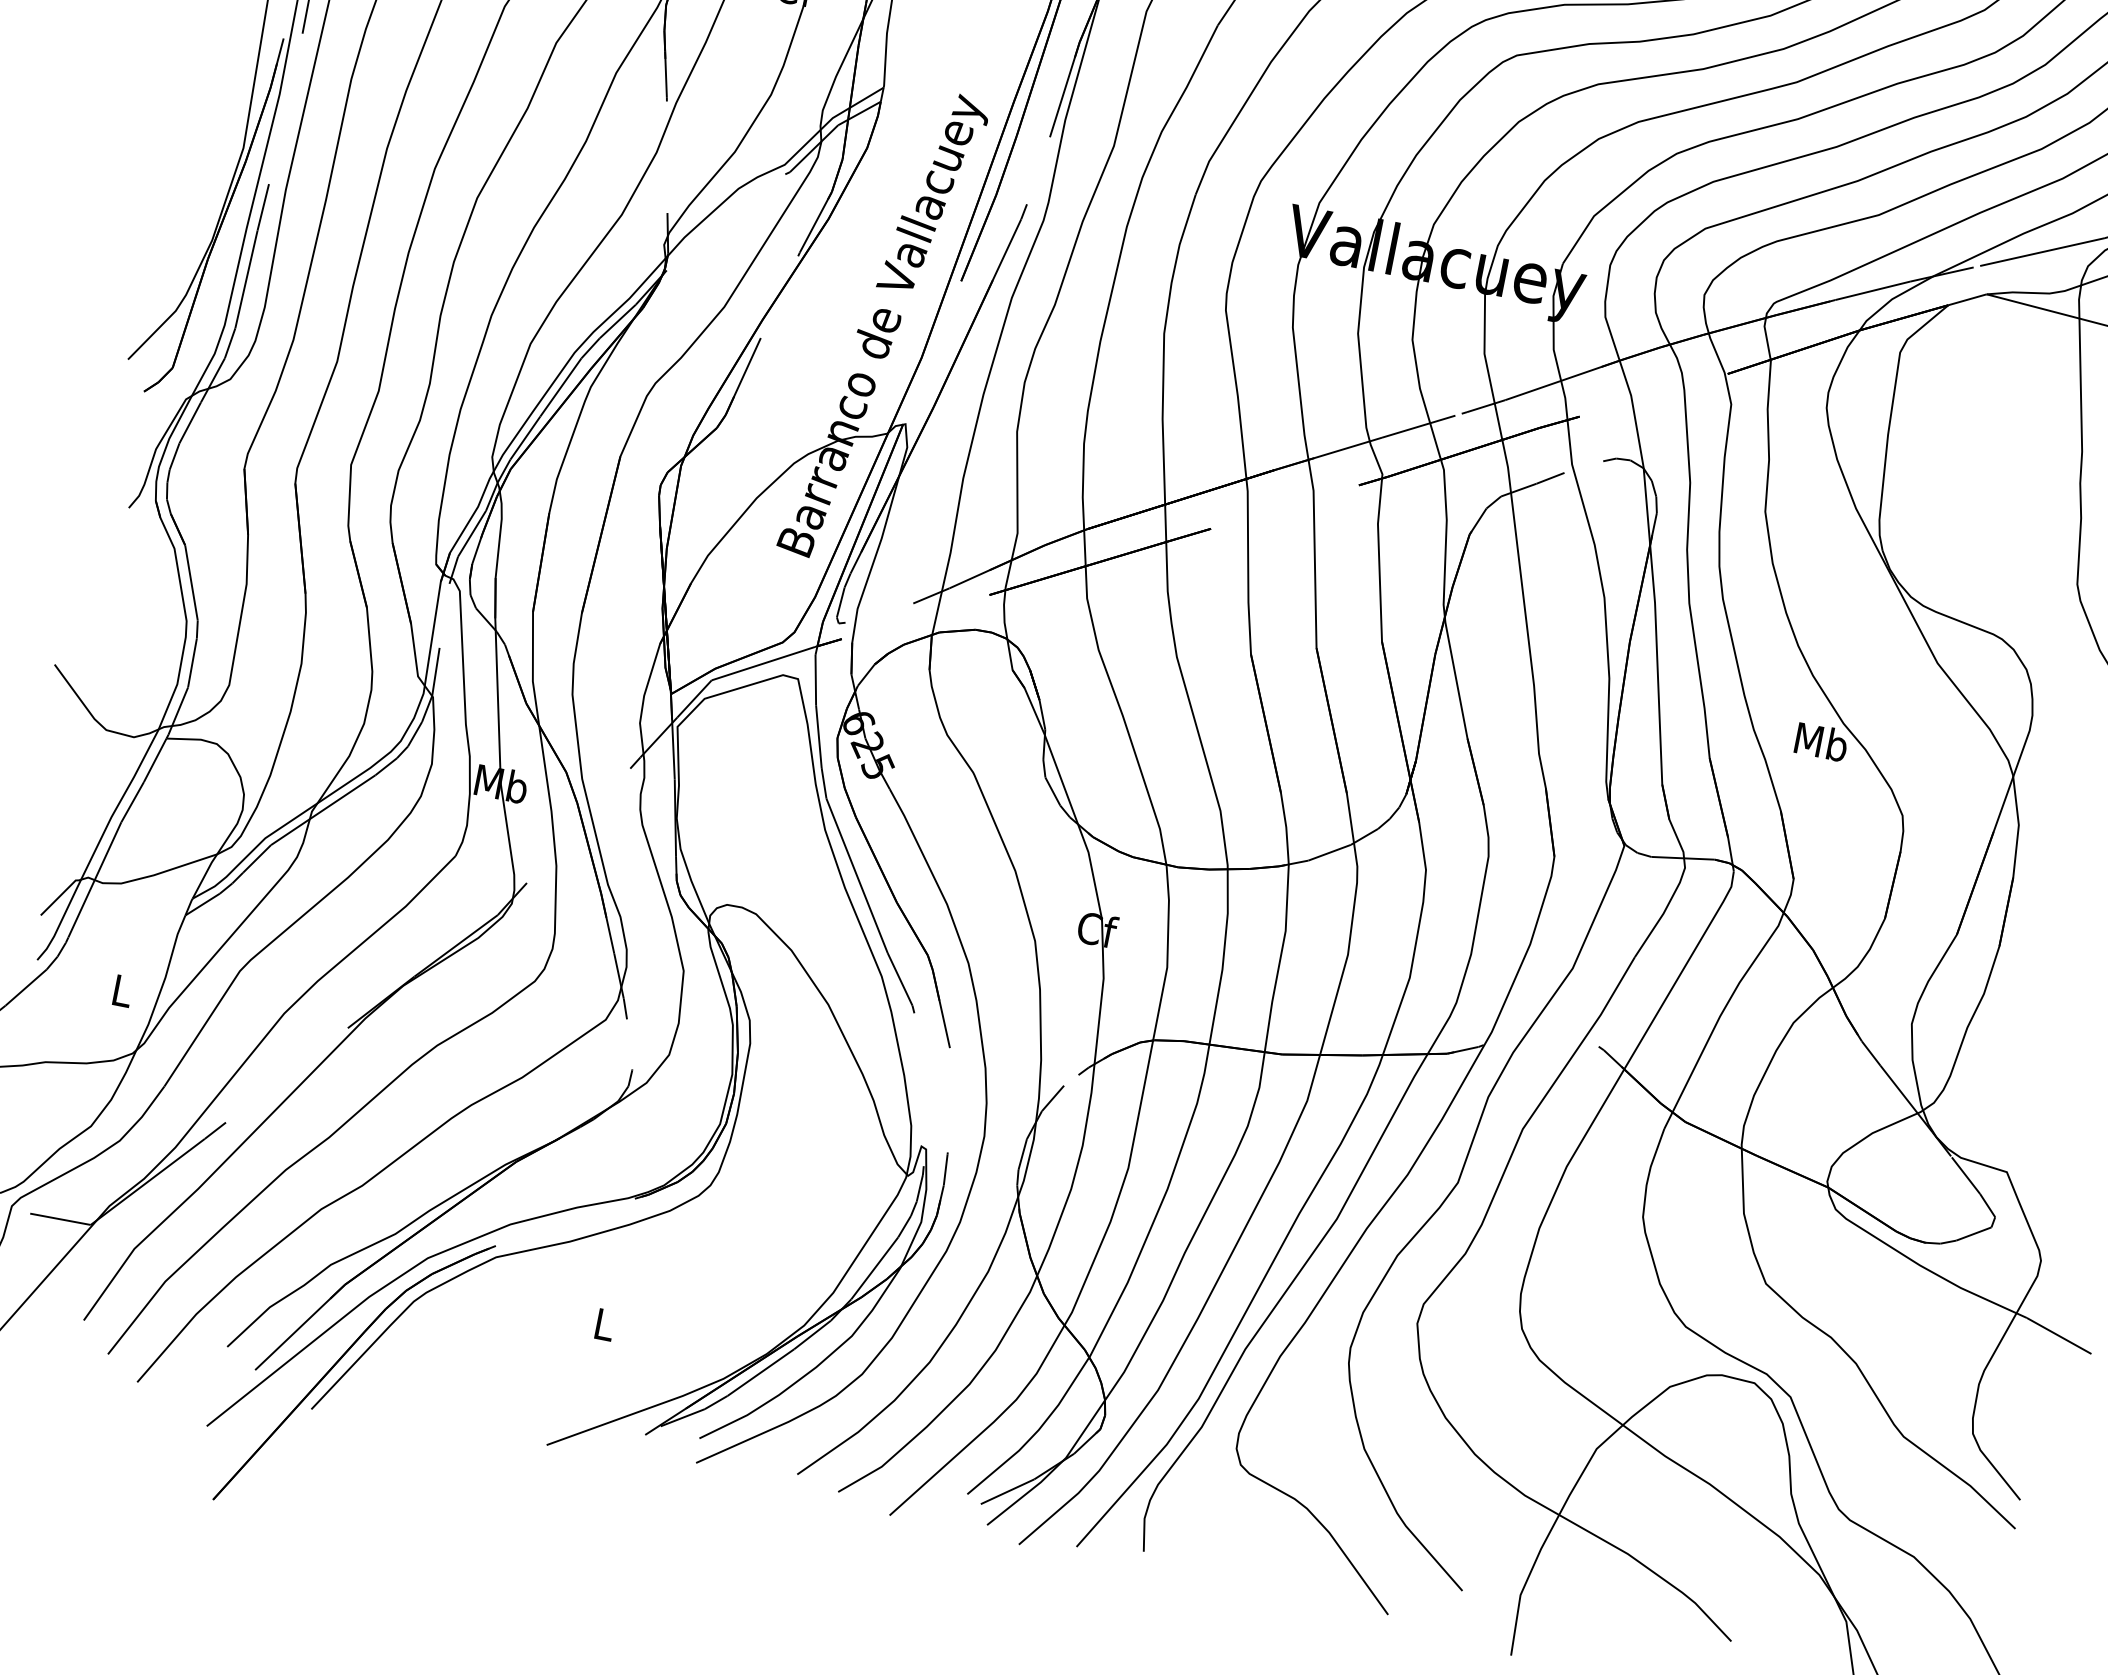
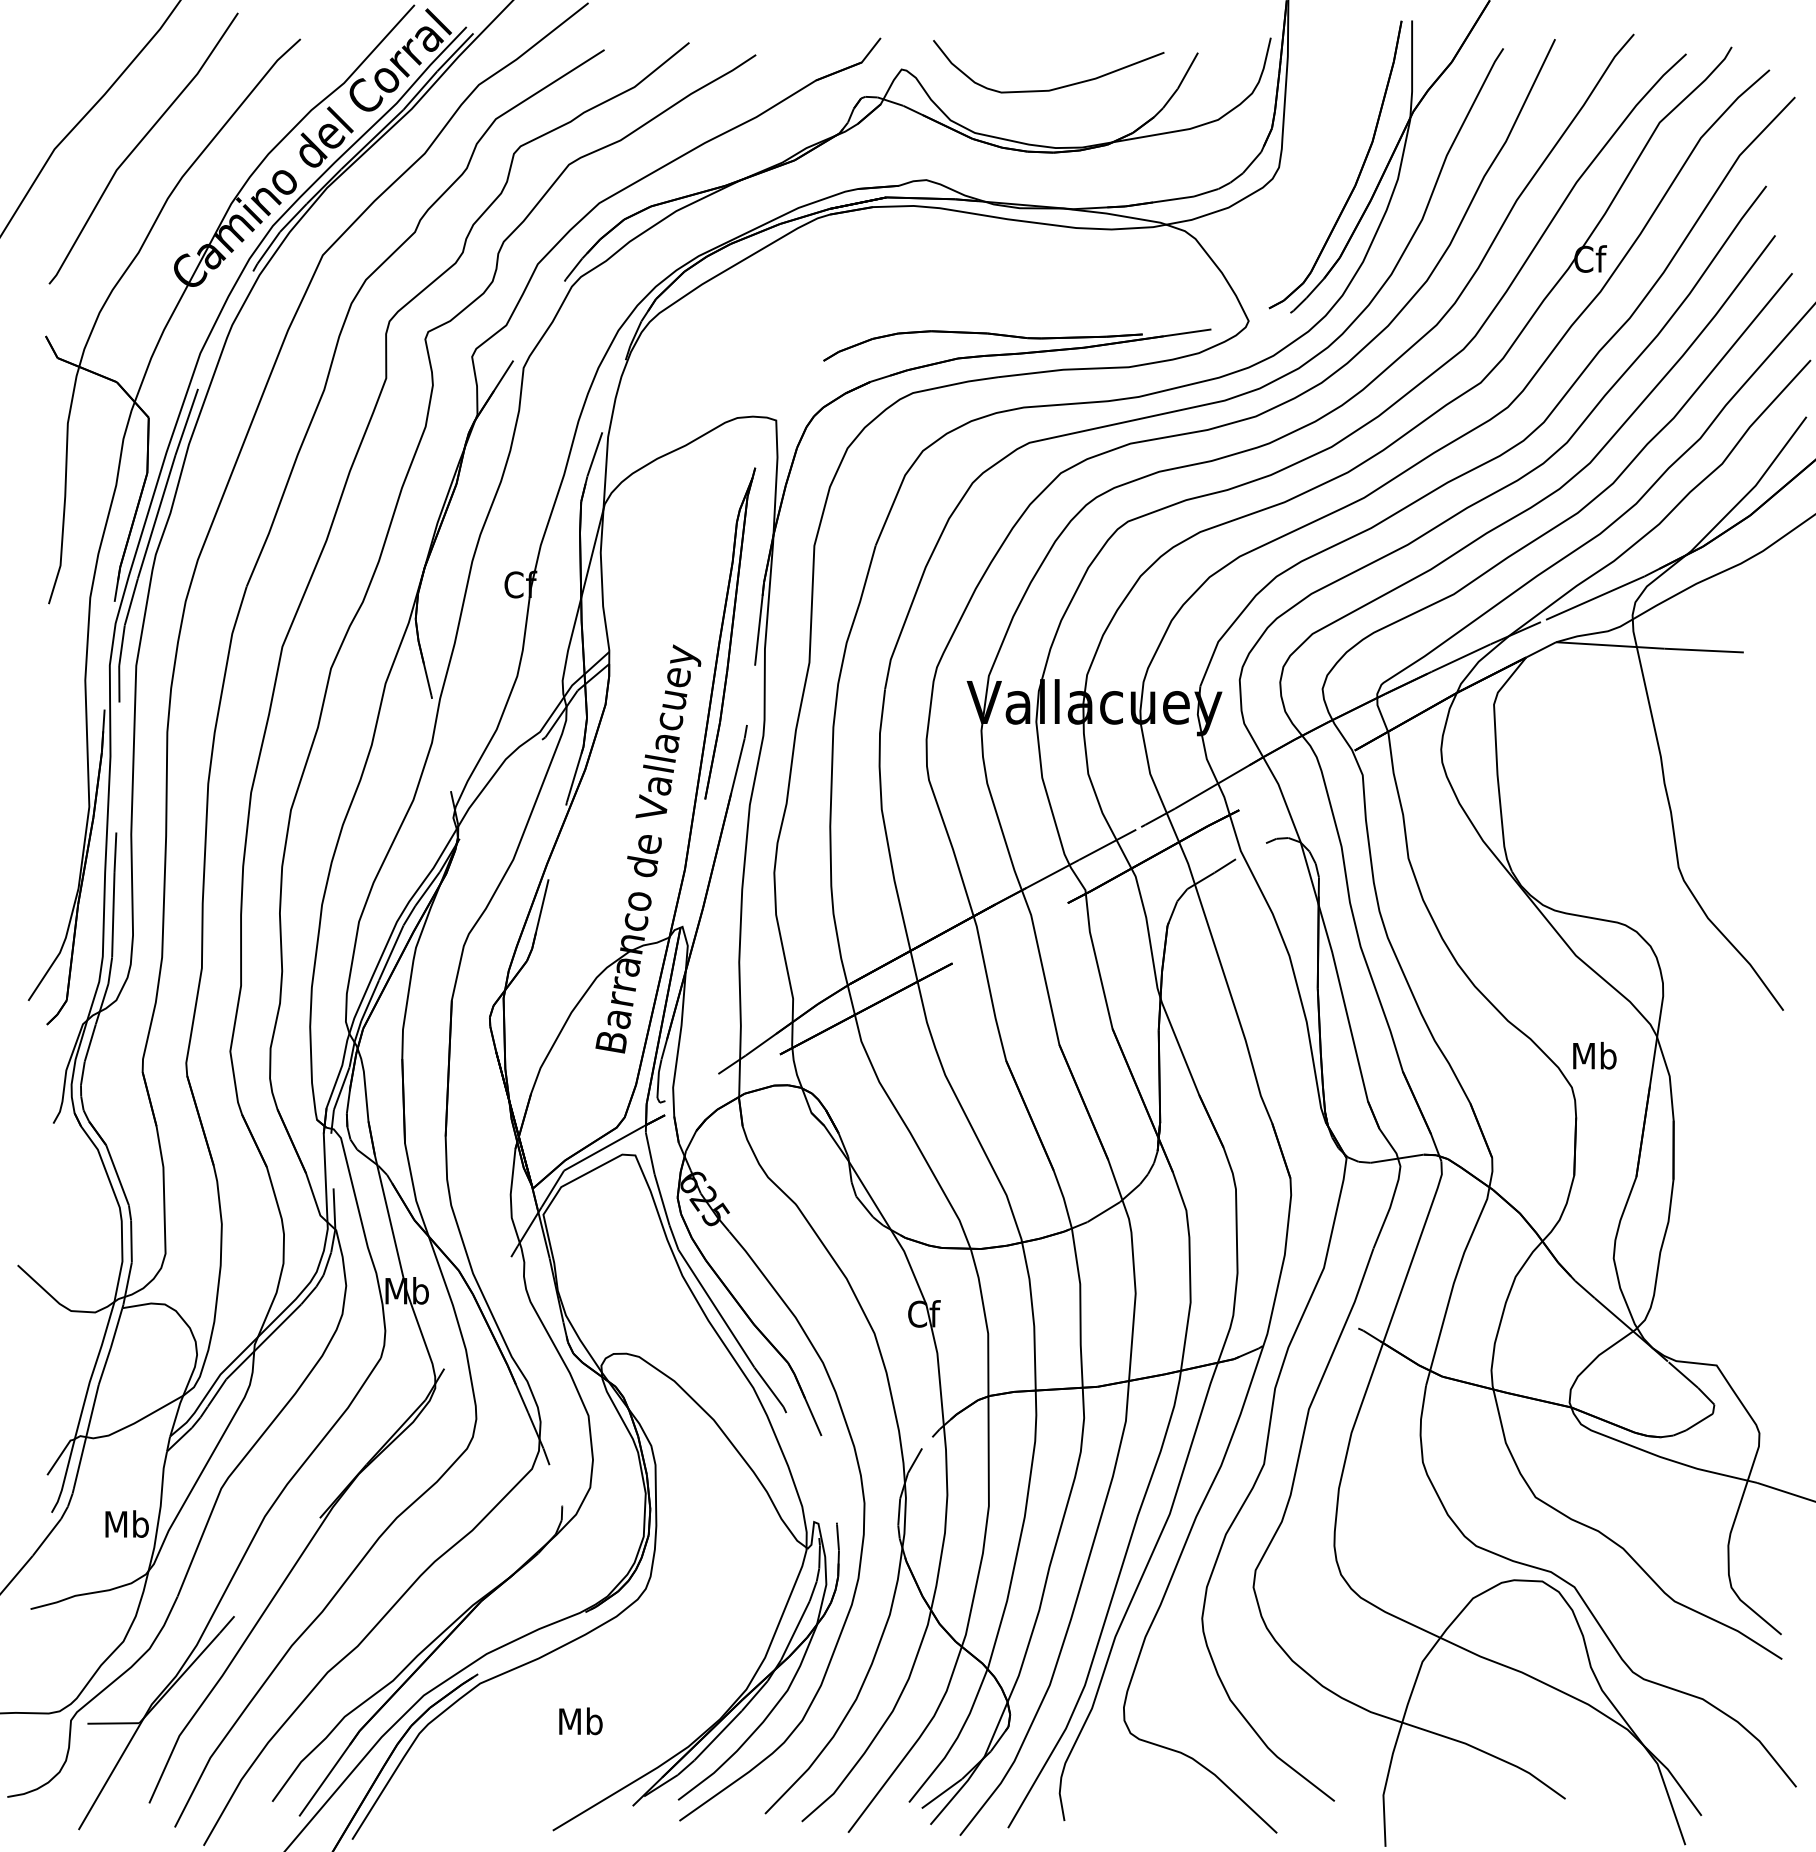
text: (1821, 741) -> (1594, 1055), moved
text: (121, 989) -> (126, 1523), L -> Mb
text: (603, 1324) -> (580, 1721), L -> Mb

